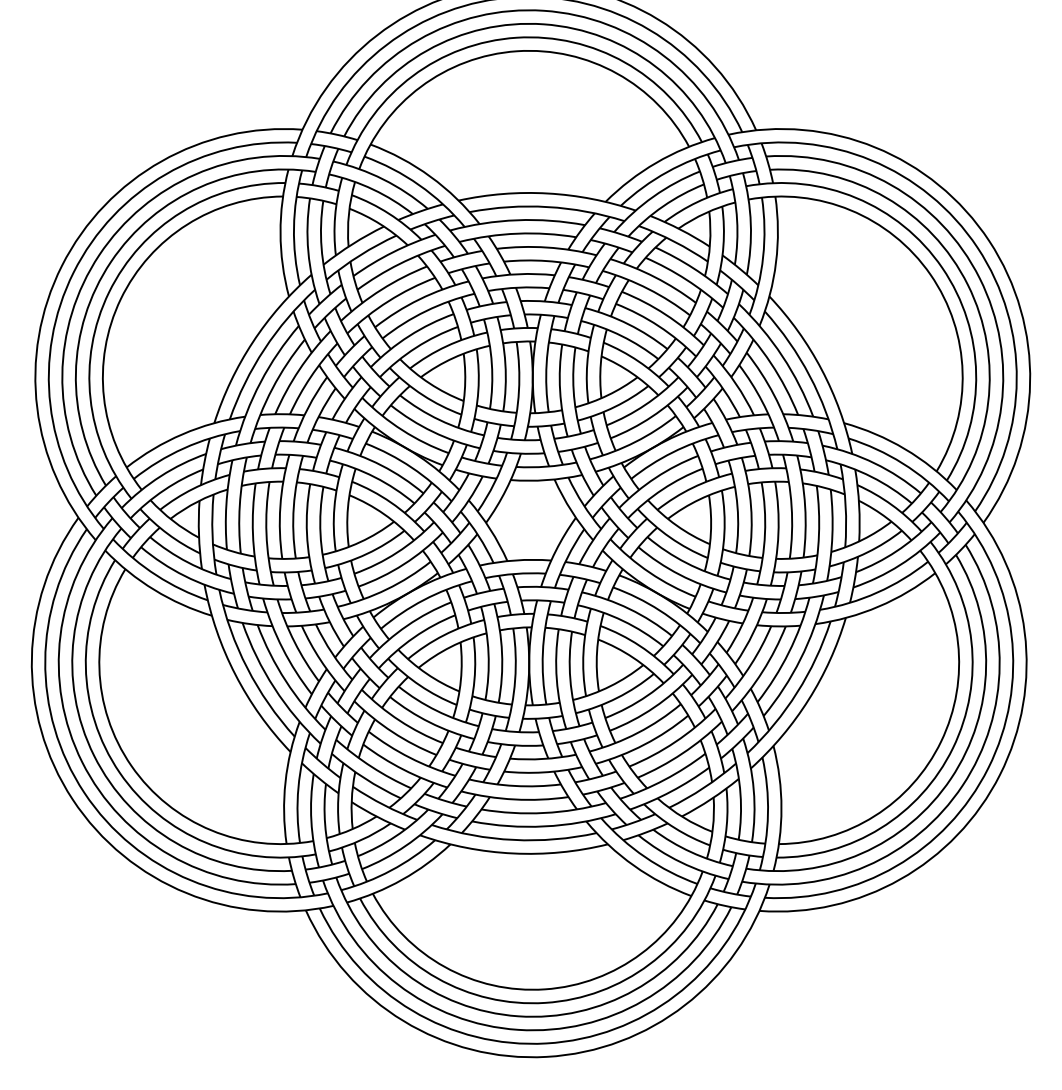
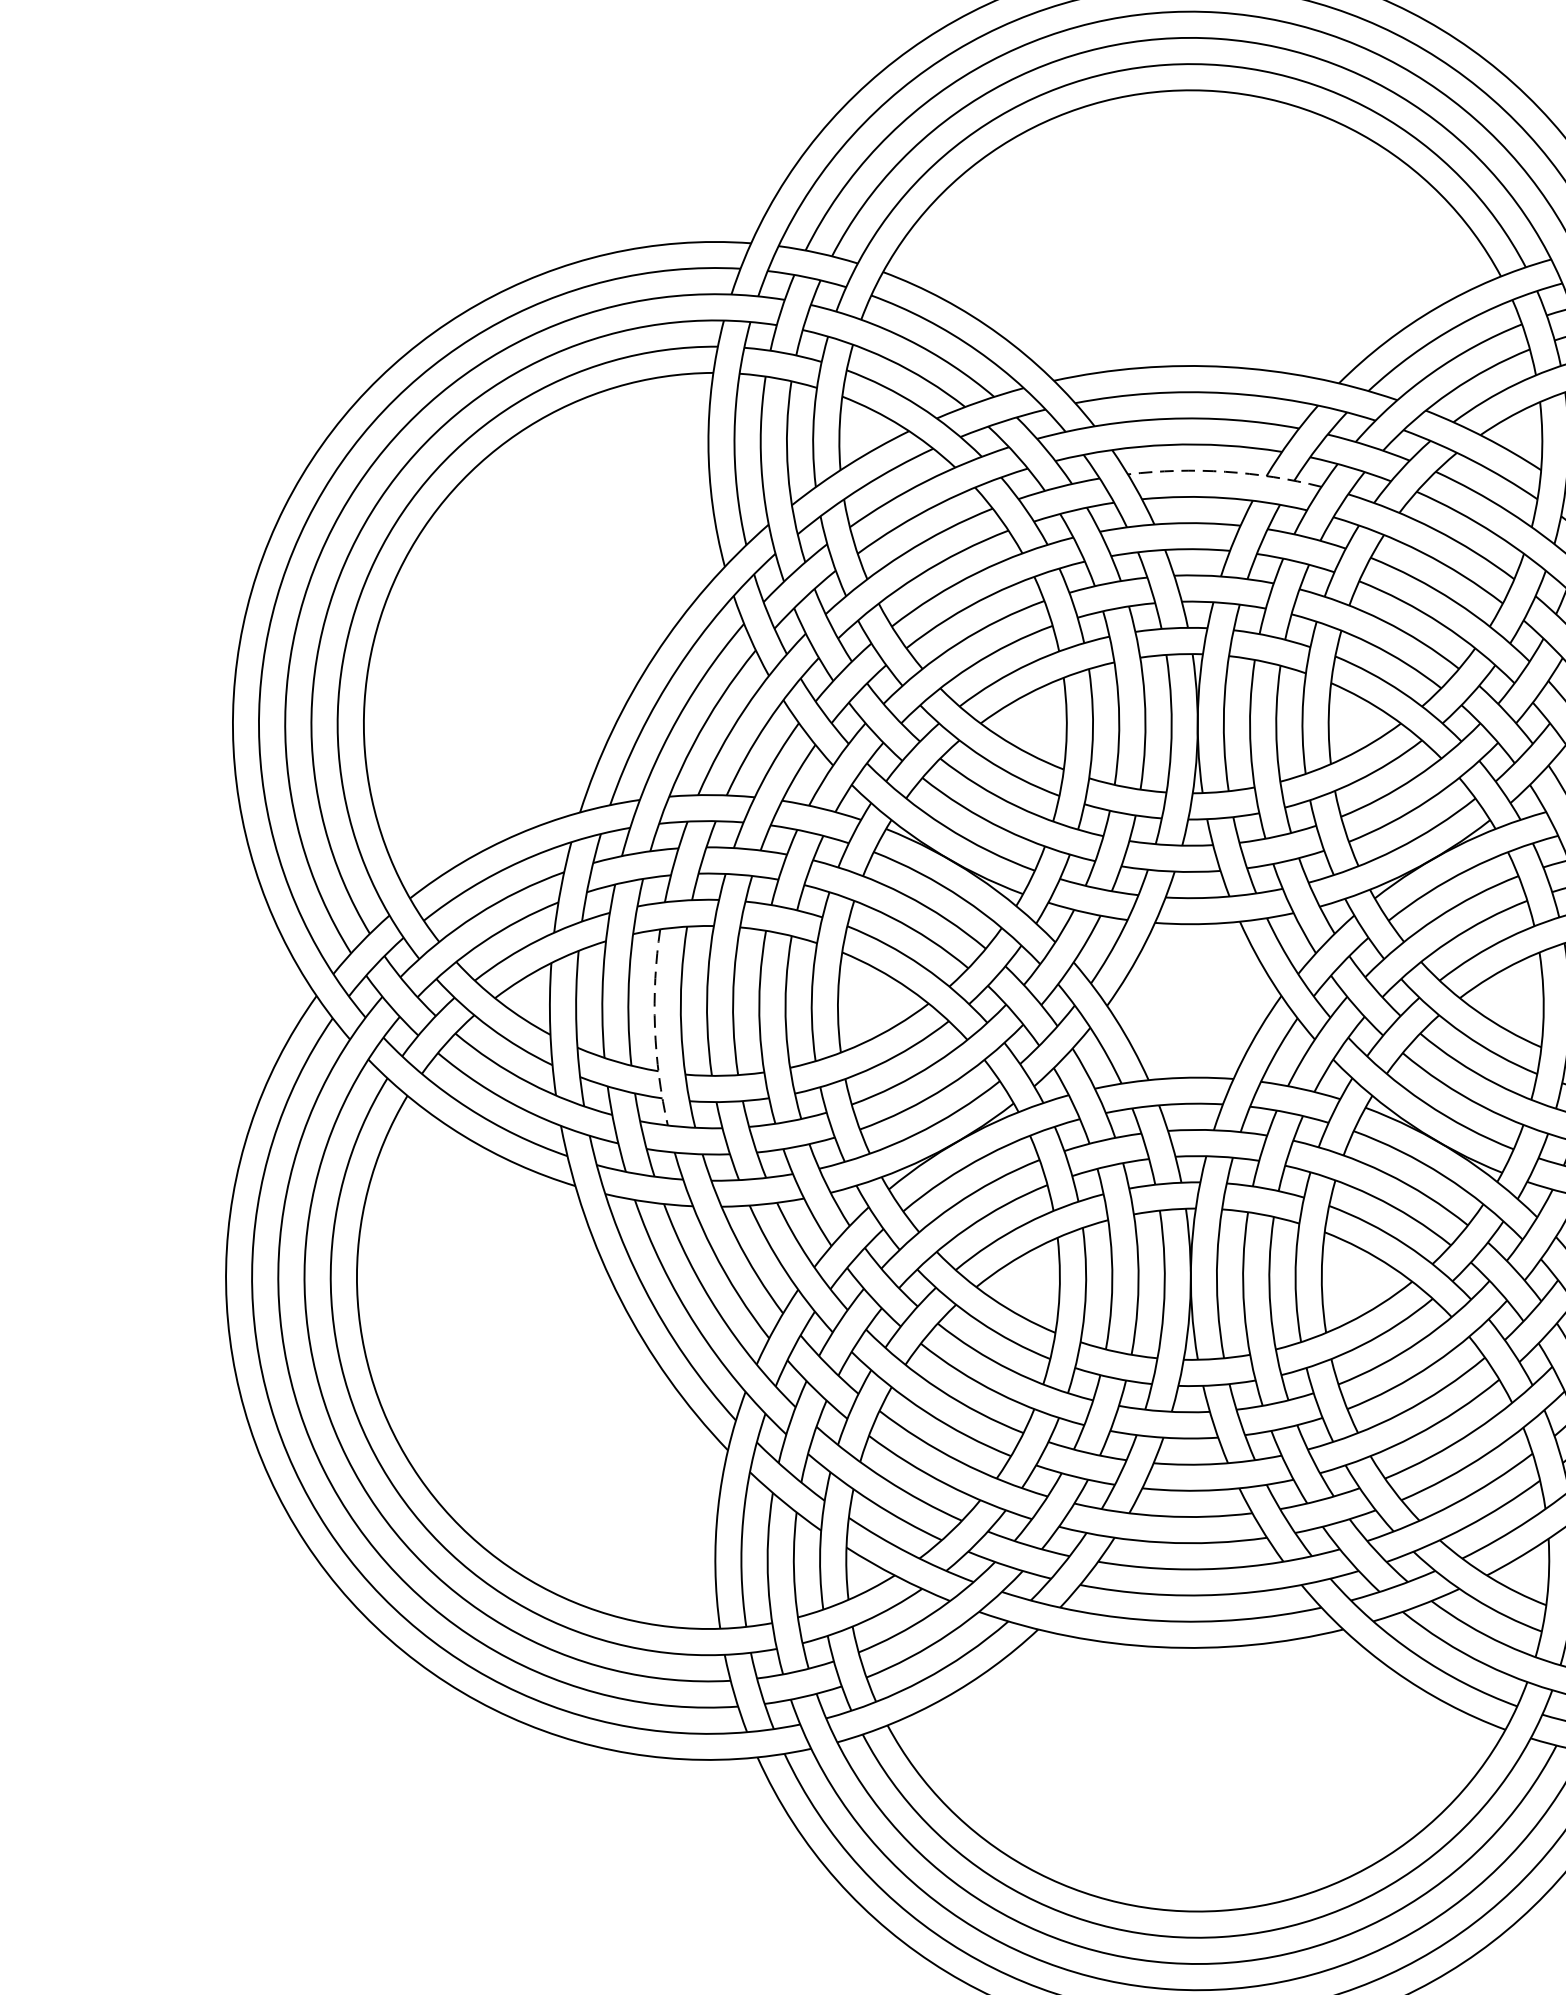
arc: (547, 247) -> (1226, 471), solid -> dashed
arc: (252, 534) -> (654, 1028), solid -> dashed

